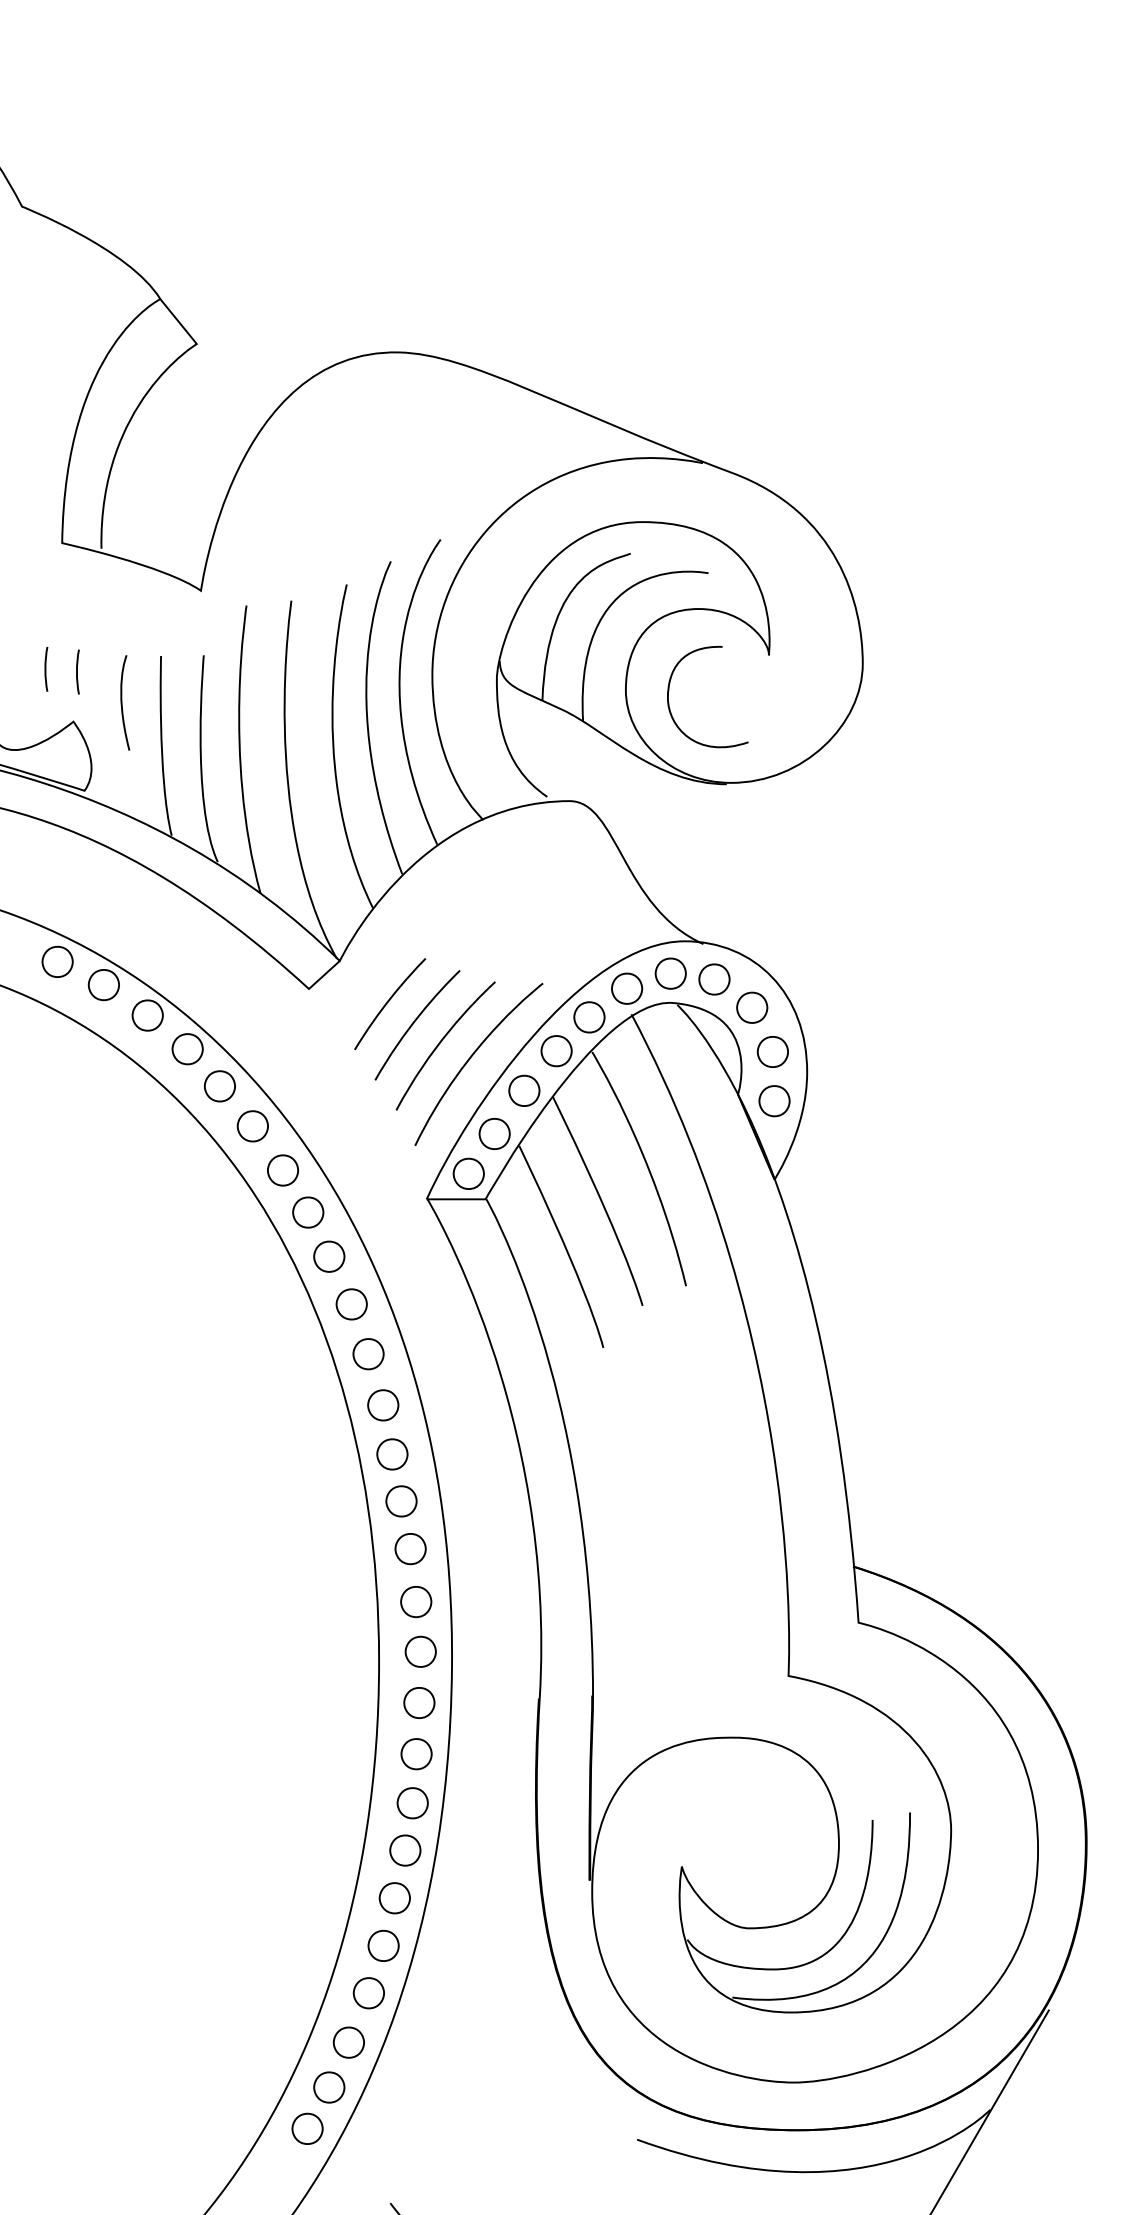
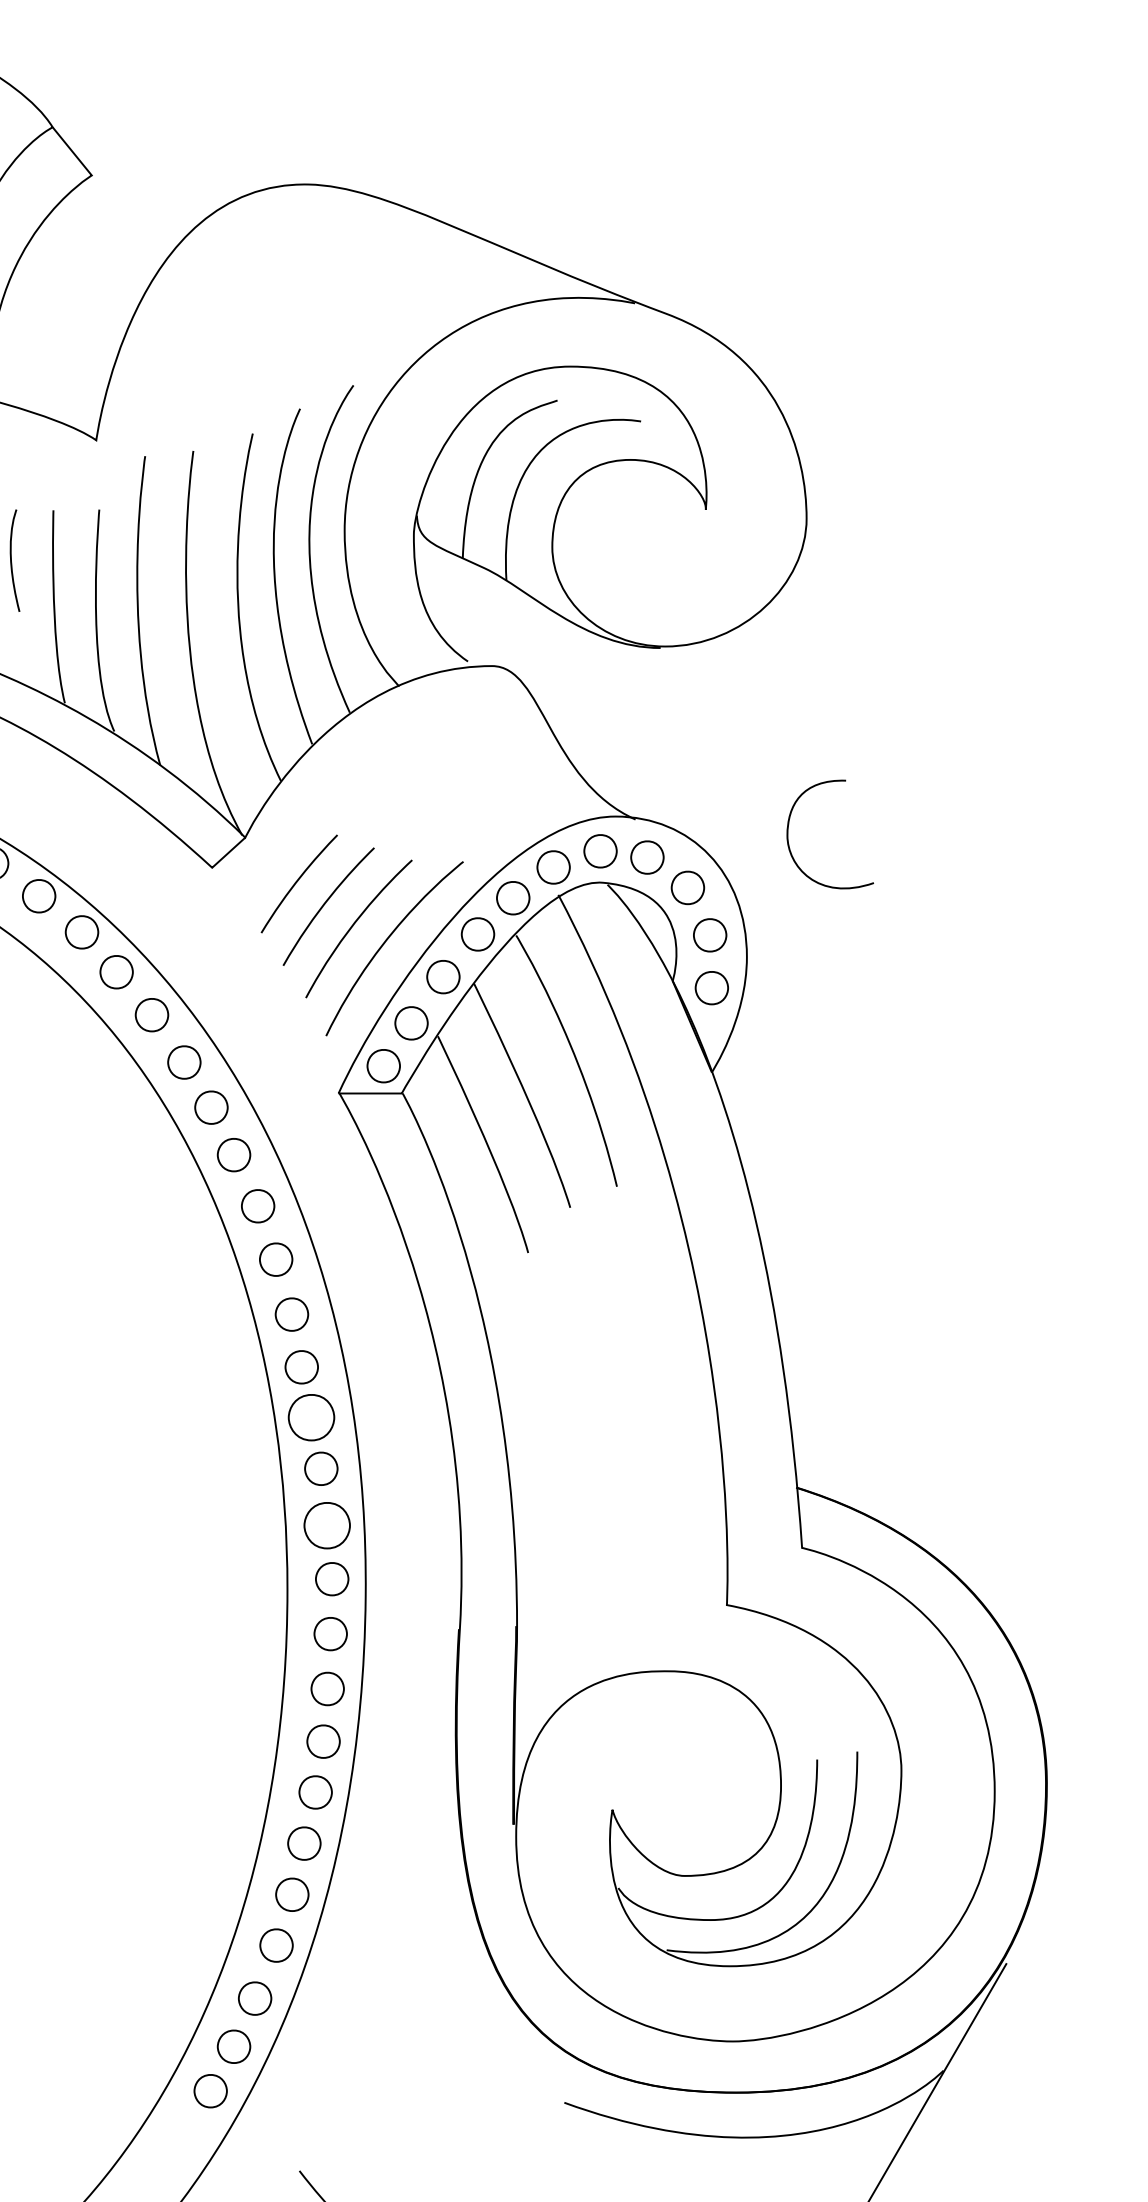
curve: (669, 691) -> (789, 828), moved
part: (401, 1501) -> (311, 1417), size x1.4
part: (416, 1601) -> (327, 1525), size x1.4

